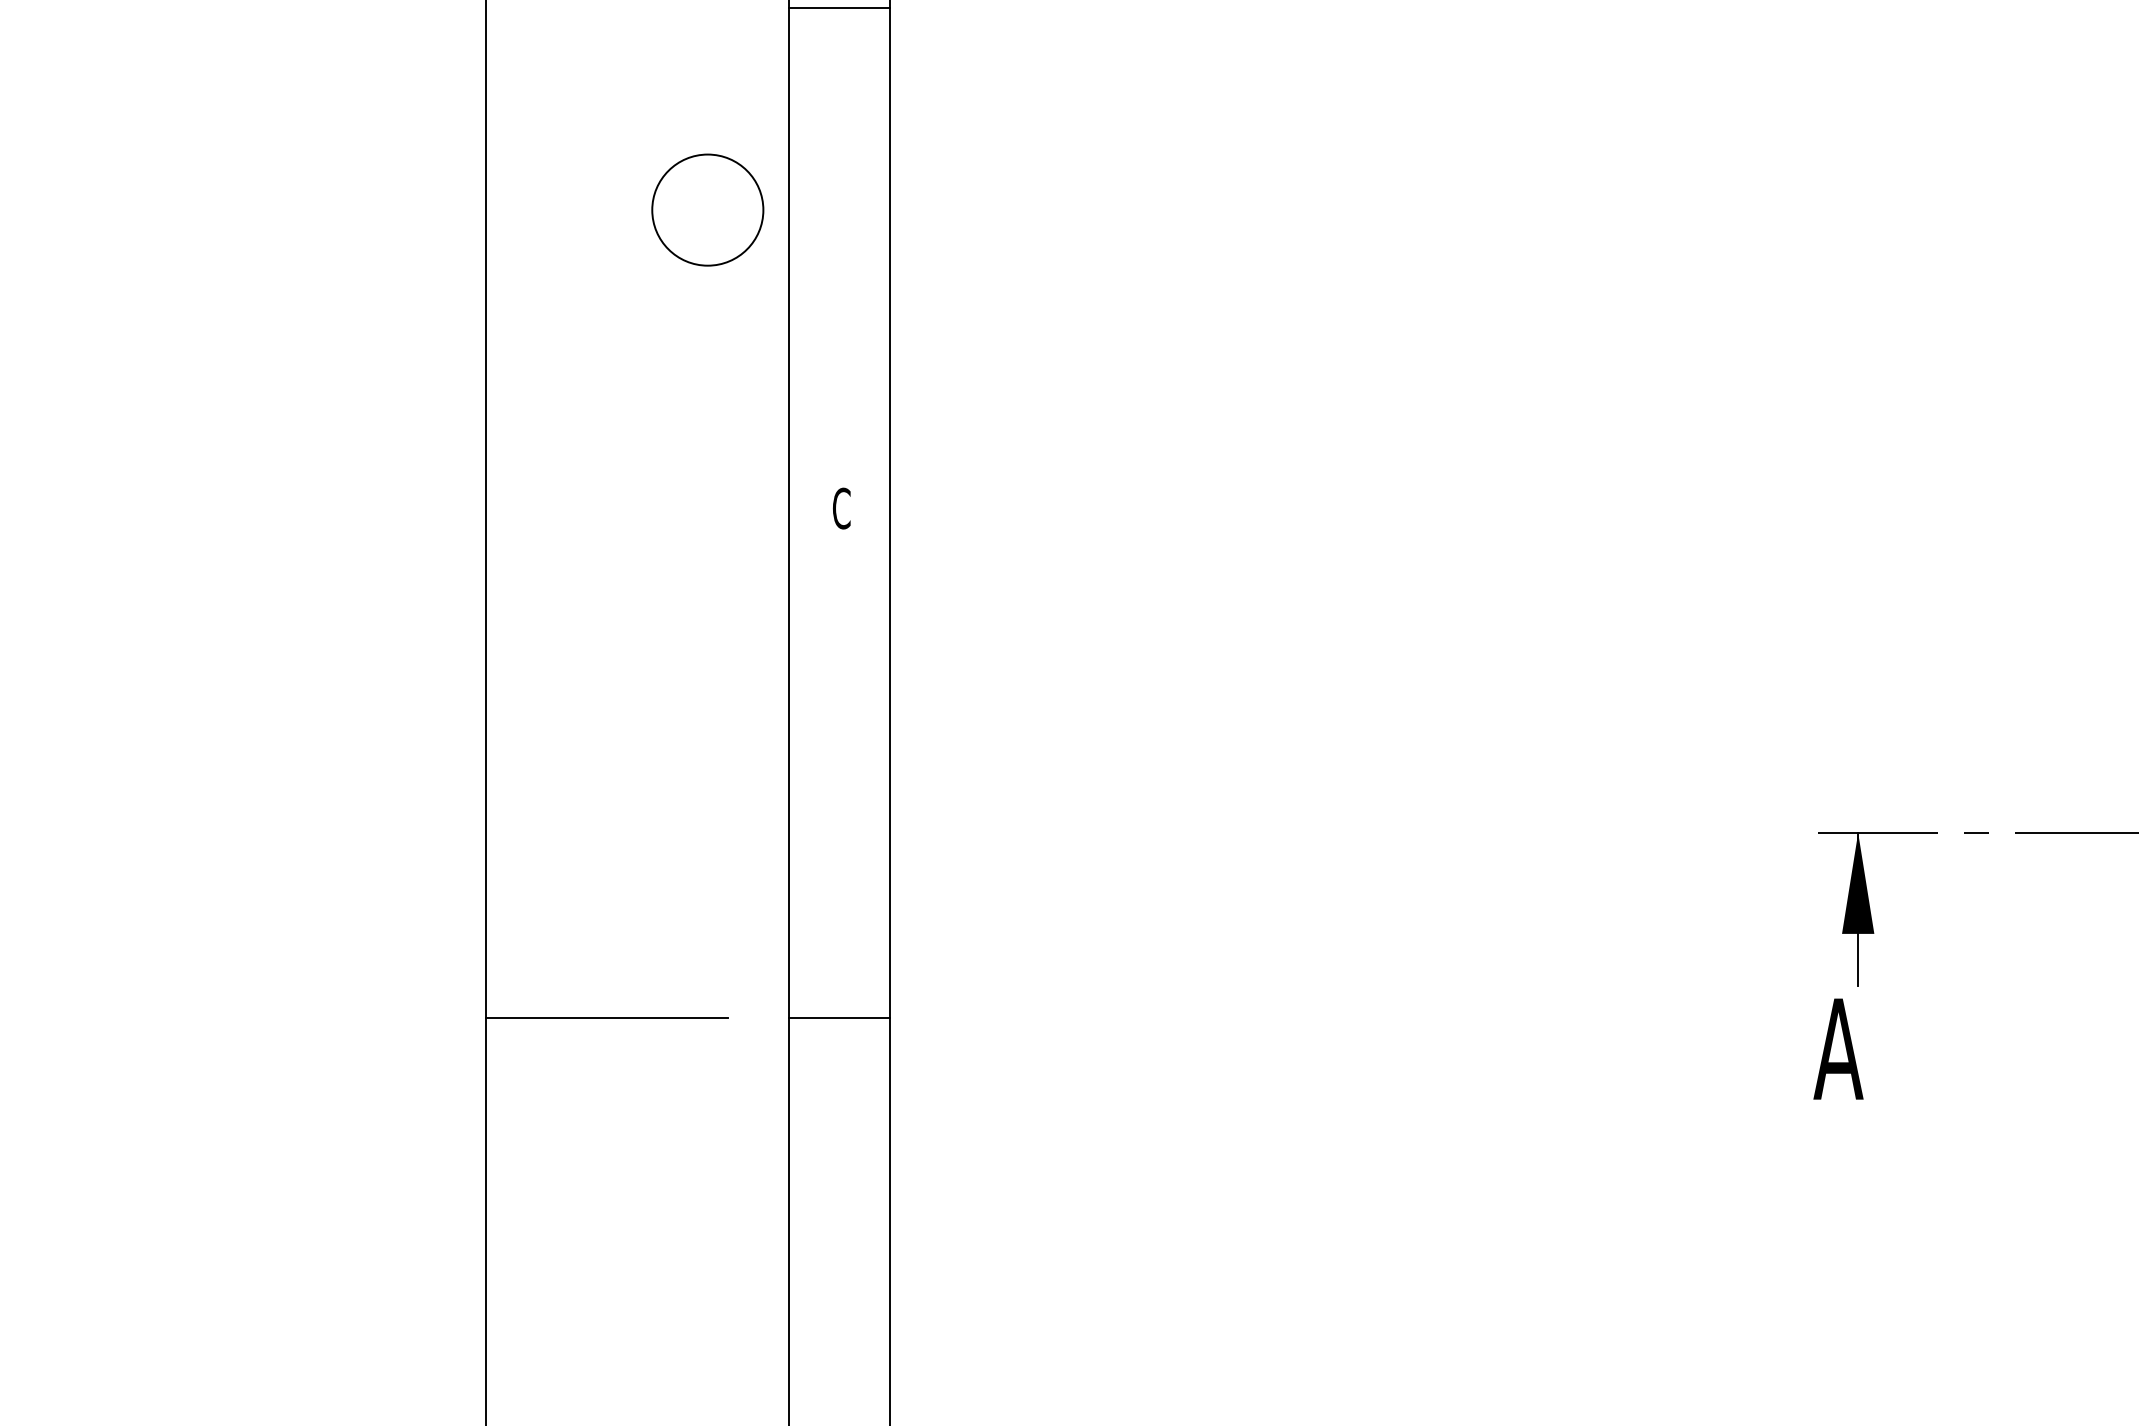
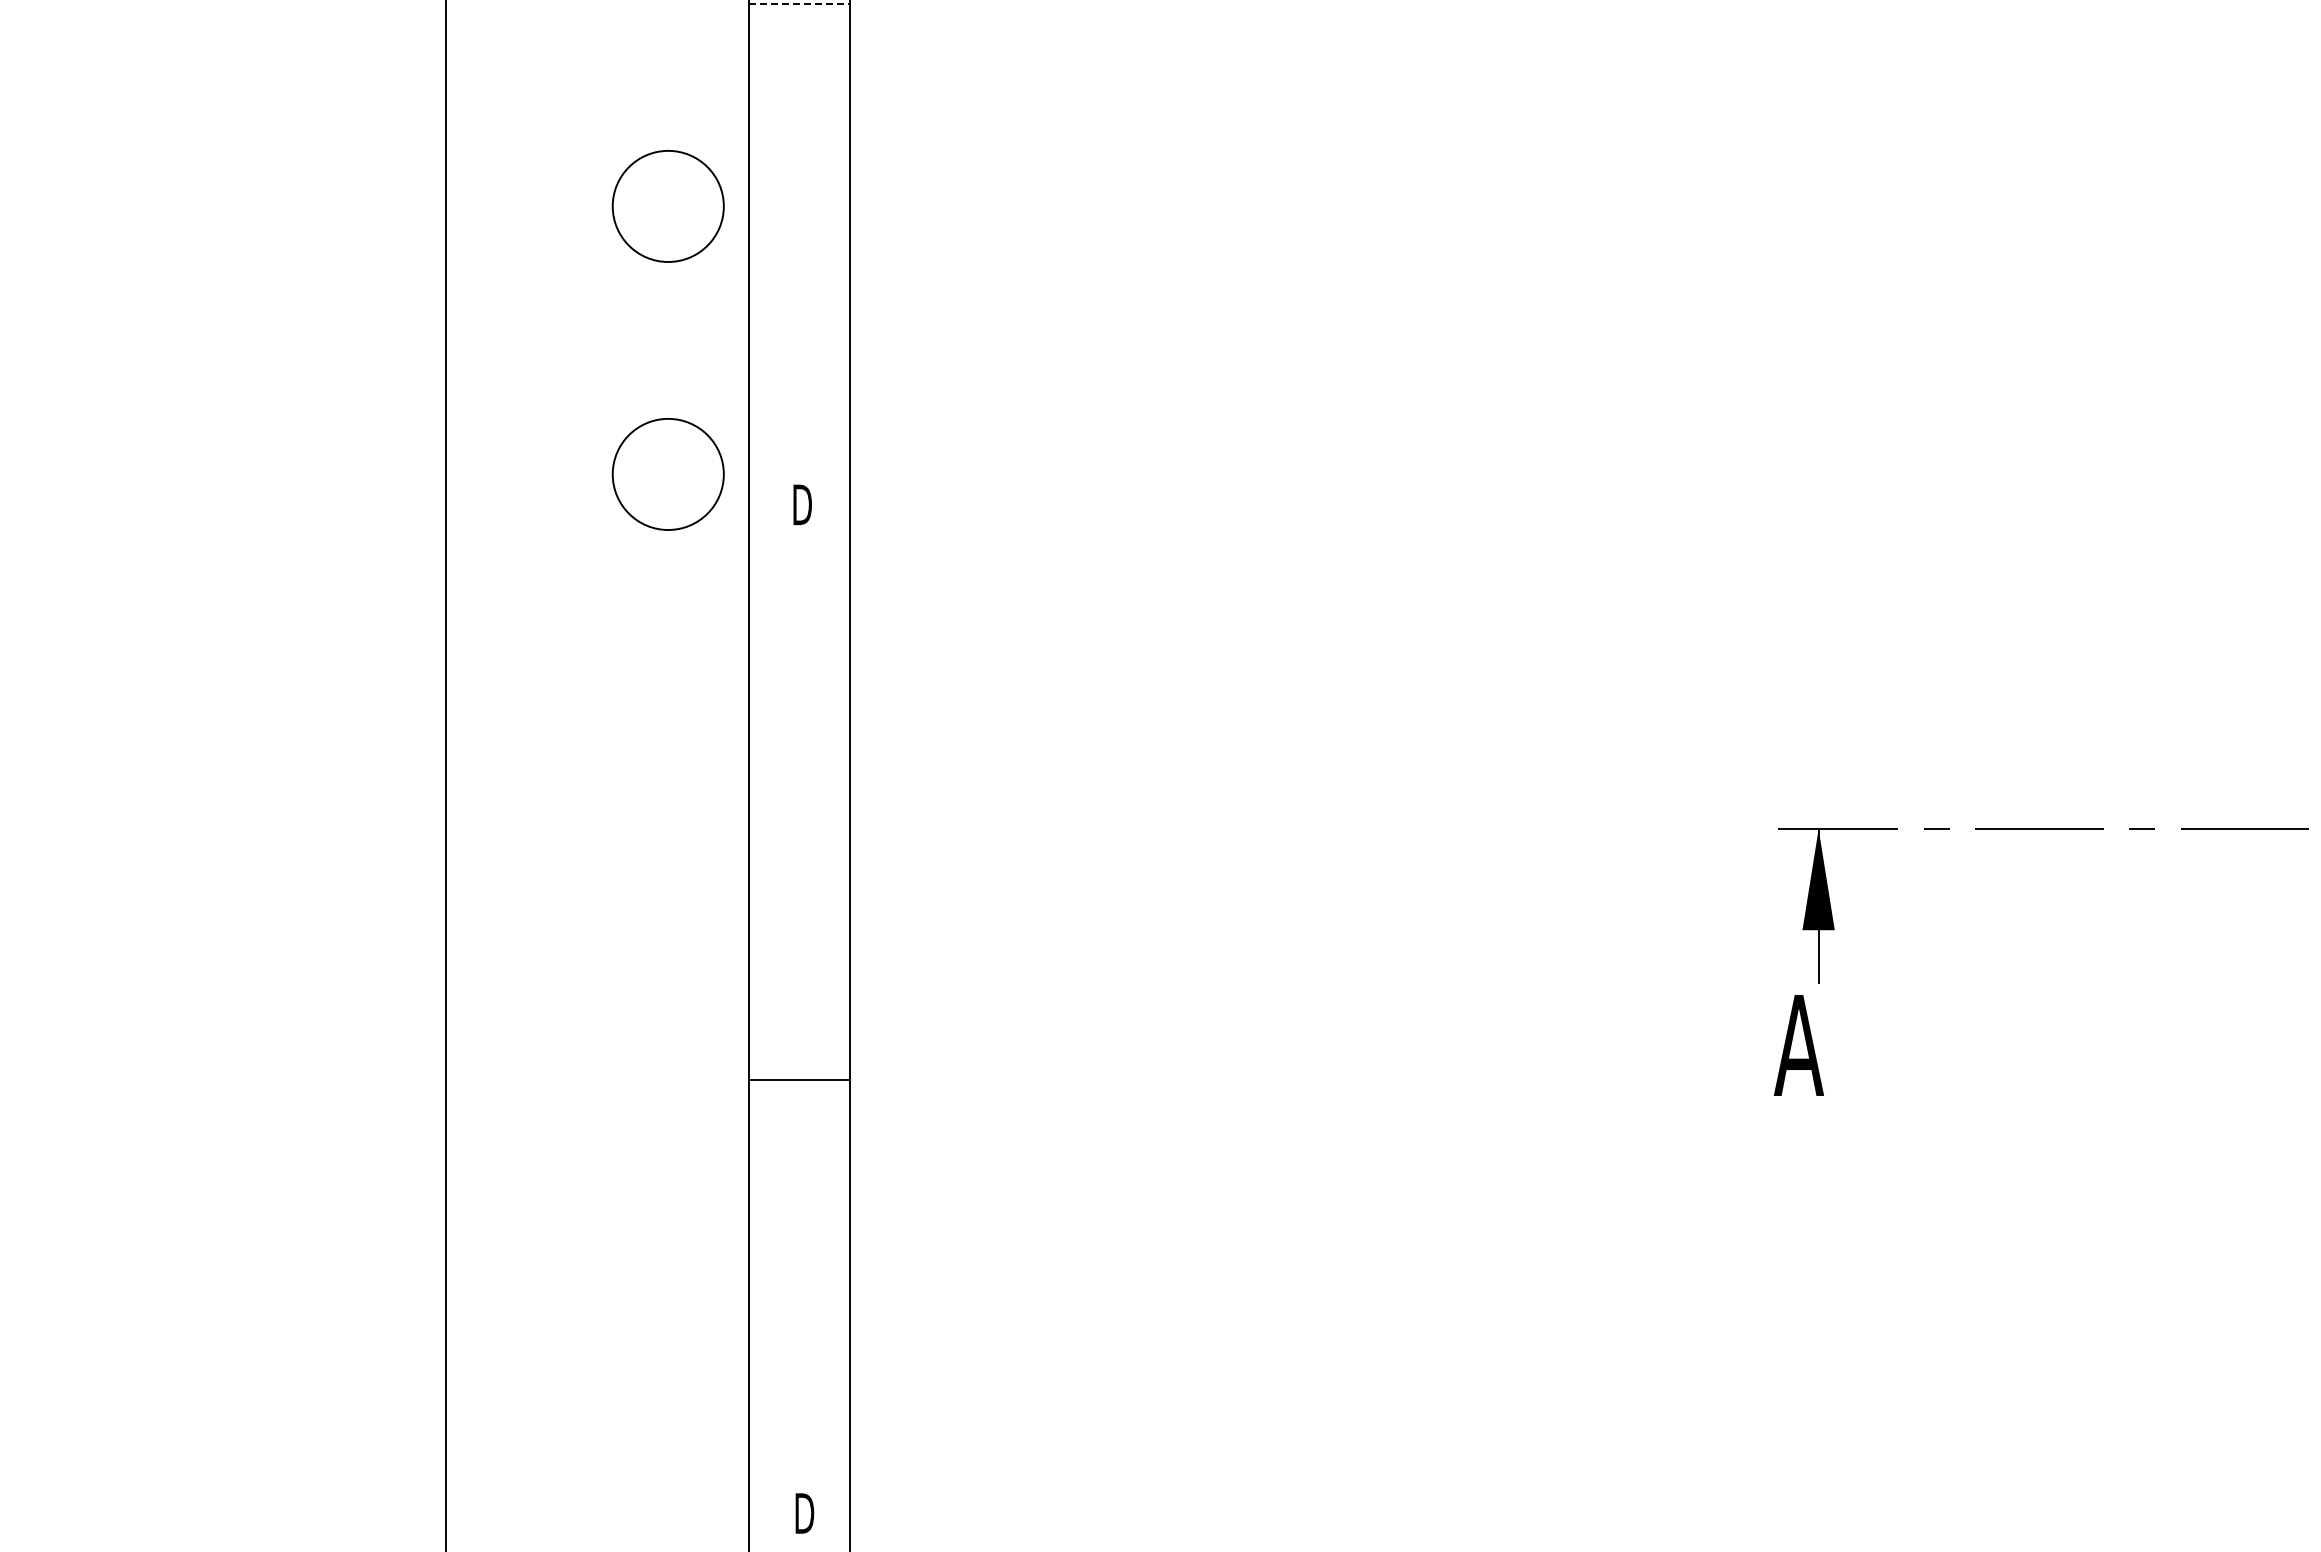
line: (839, 8) -> (799, 4), solid -> dashed
circle: (707, 478) -> (667, 474), added
text: (842, 508) -> (802, 504), C -> D
line: (607, 1018) -> (567, 1014), removed
line: (839, 1018) -> (799, 1079), moved

